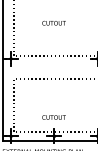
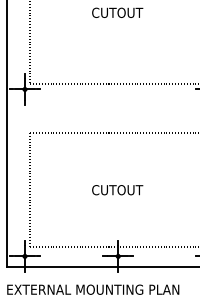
text: (53, 117) -> (116, 190), moved

